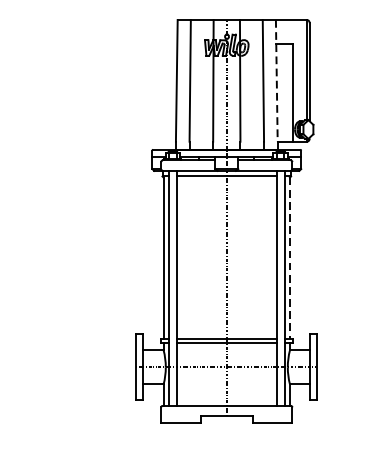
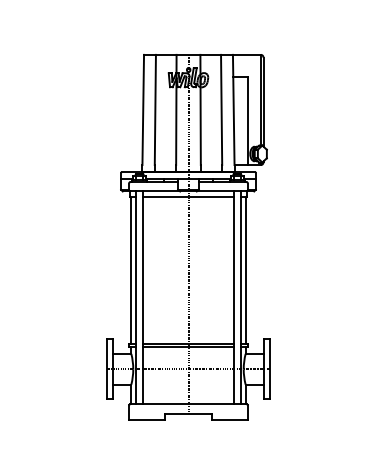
line: (276, 81) -> (233, 110), dashed -> solid
line: (289, 259) -> (245, 271), dashed -> solid

